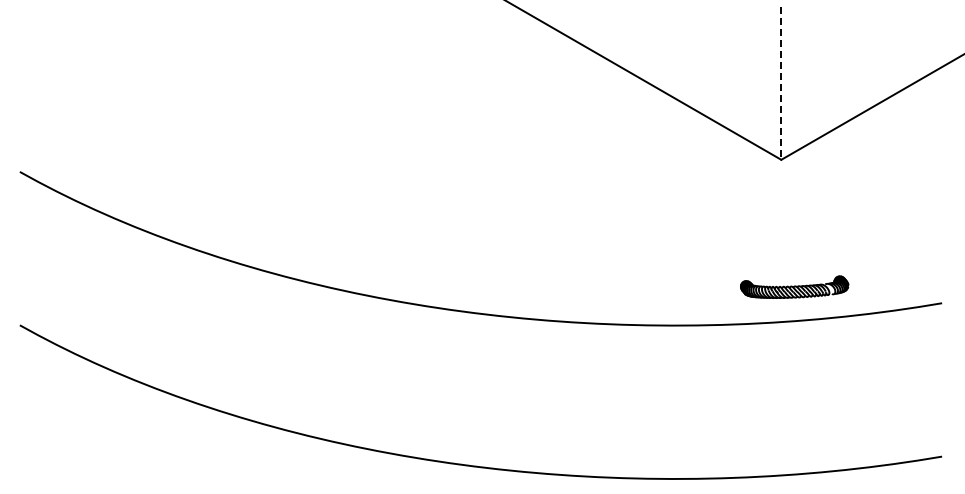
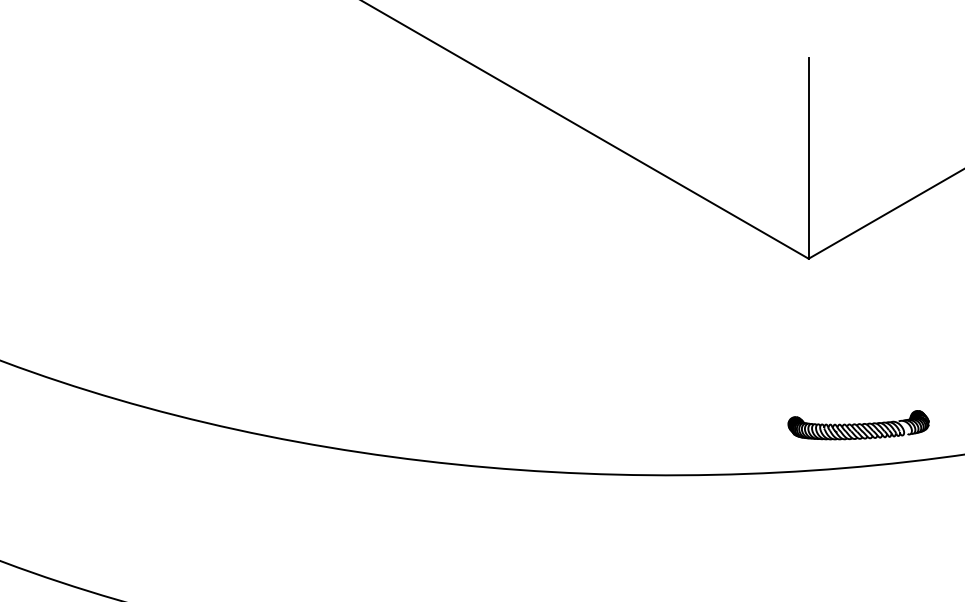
line: (781, 83) -> (808, 159), dashed -> solid
part: (794, 286) -> (858, 424), moved

